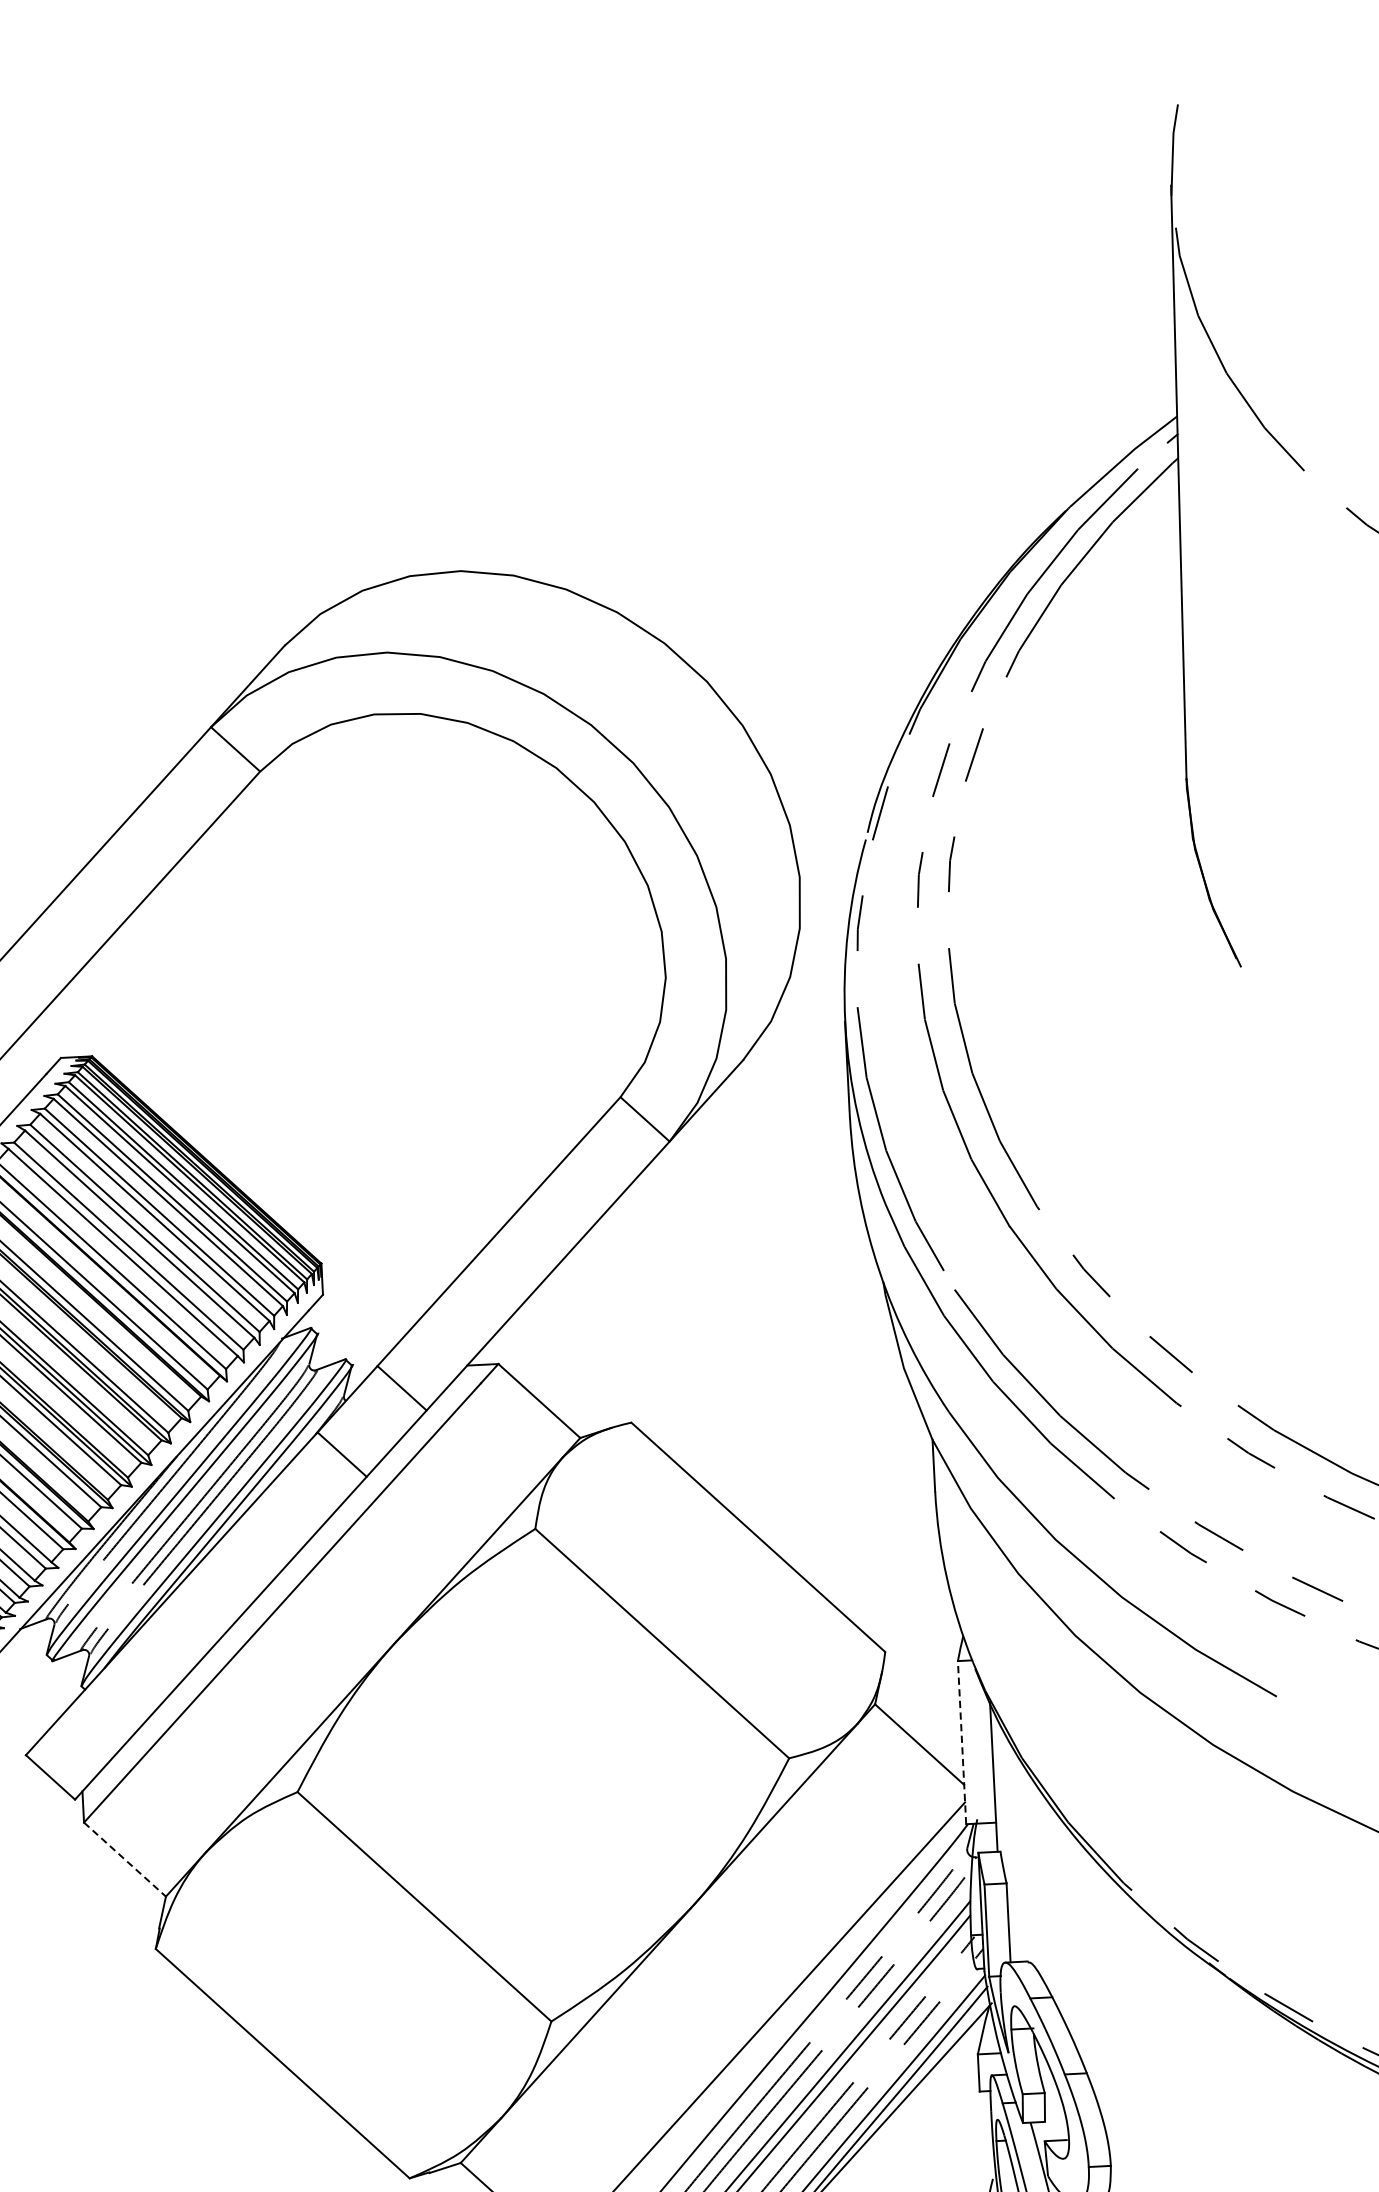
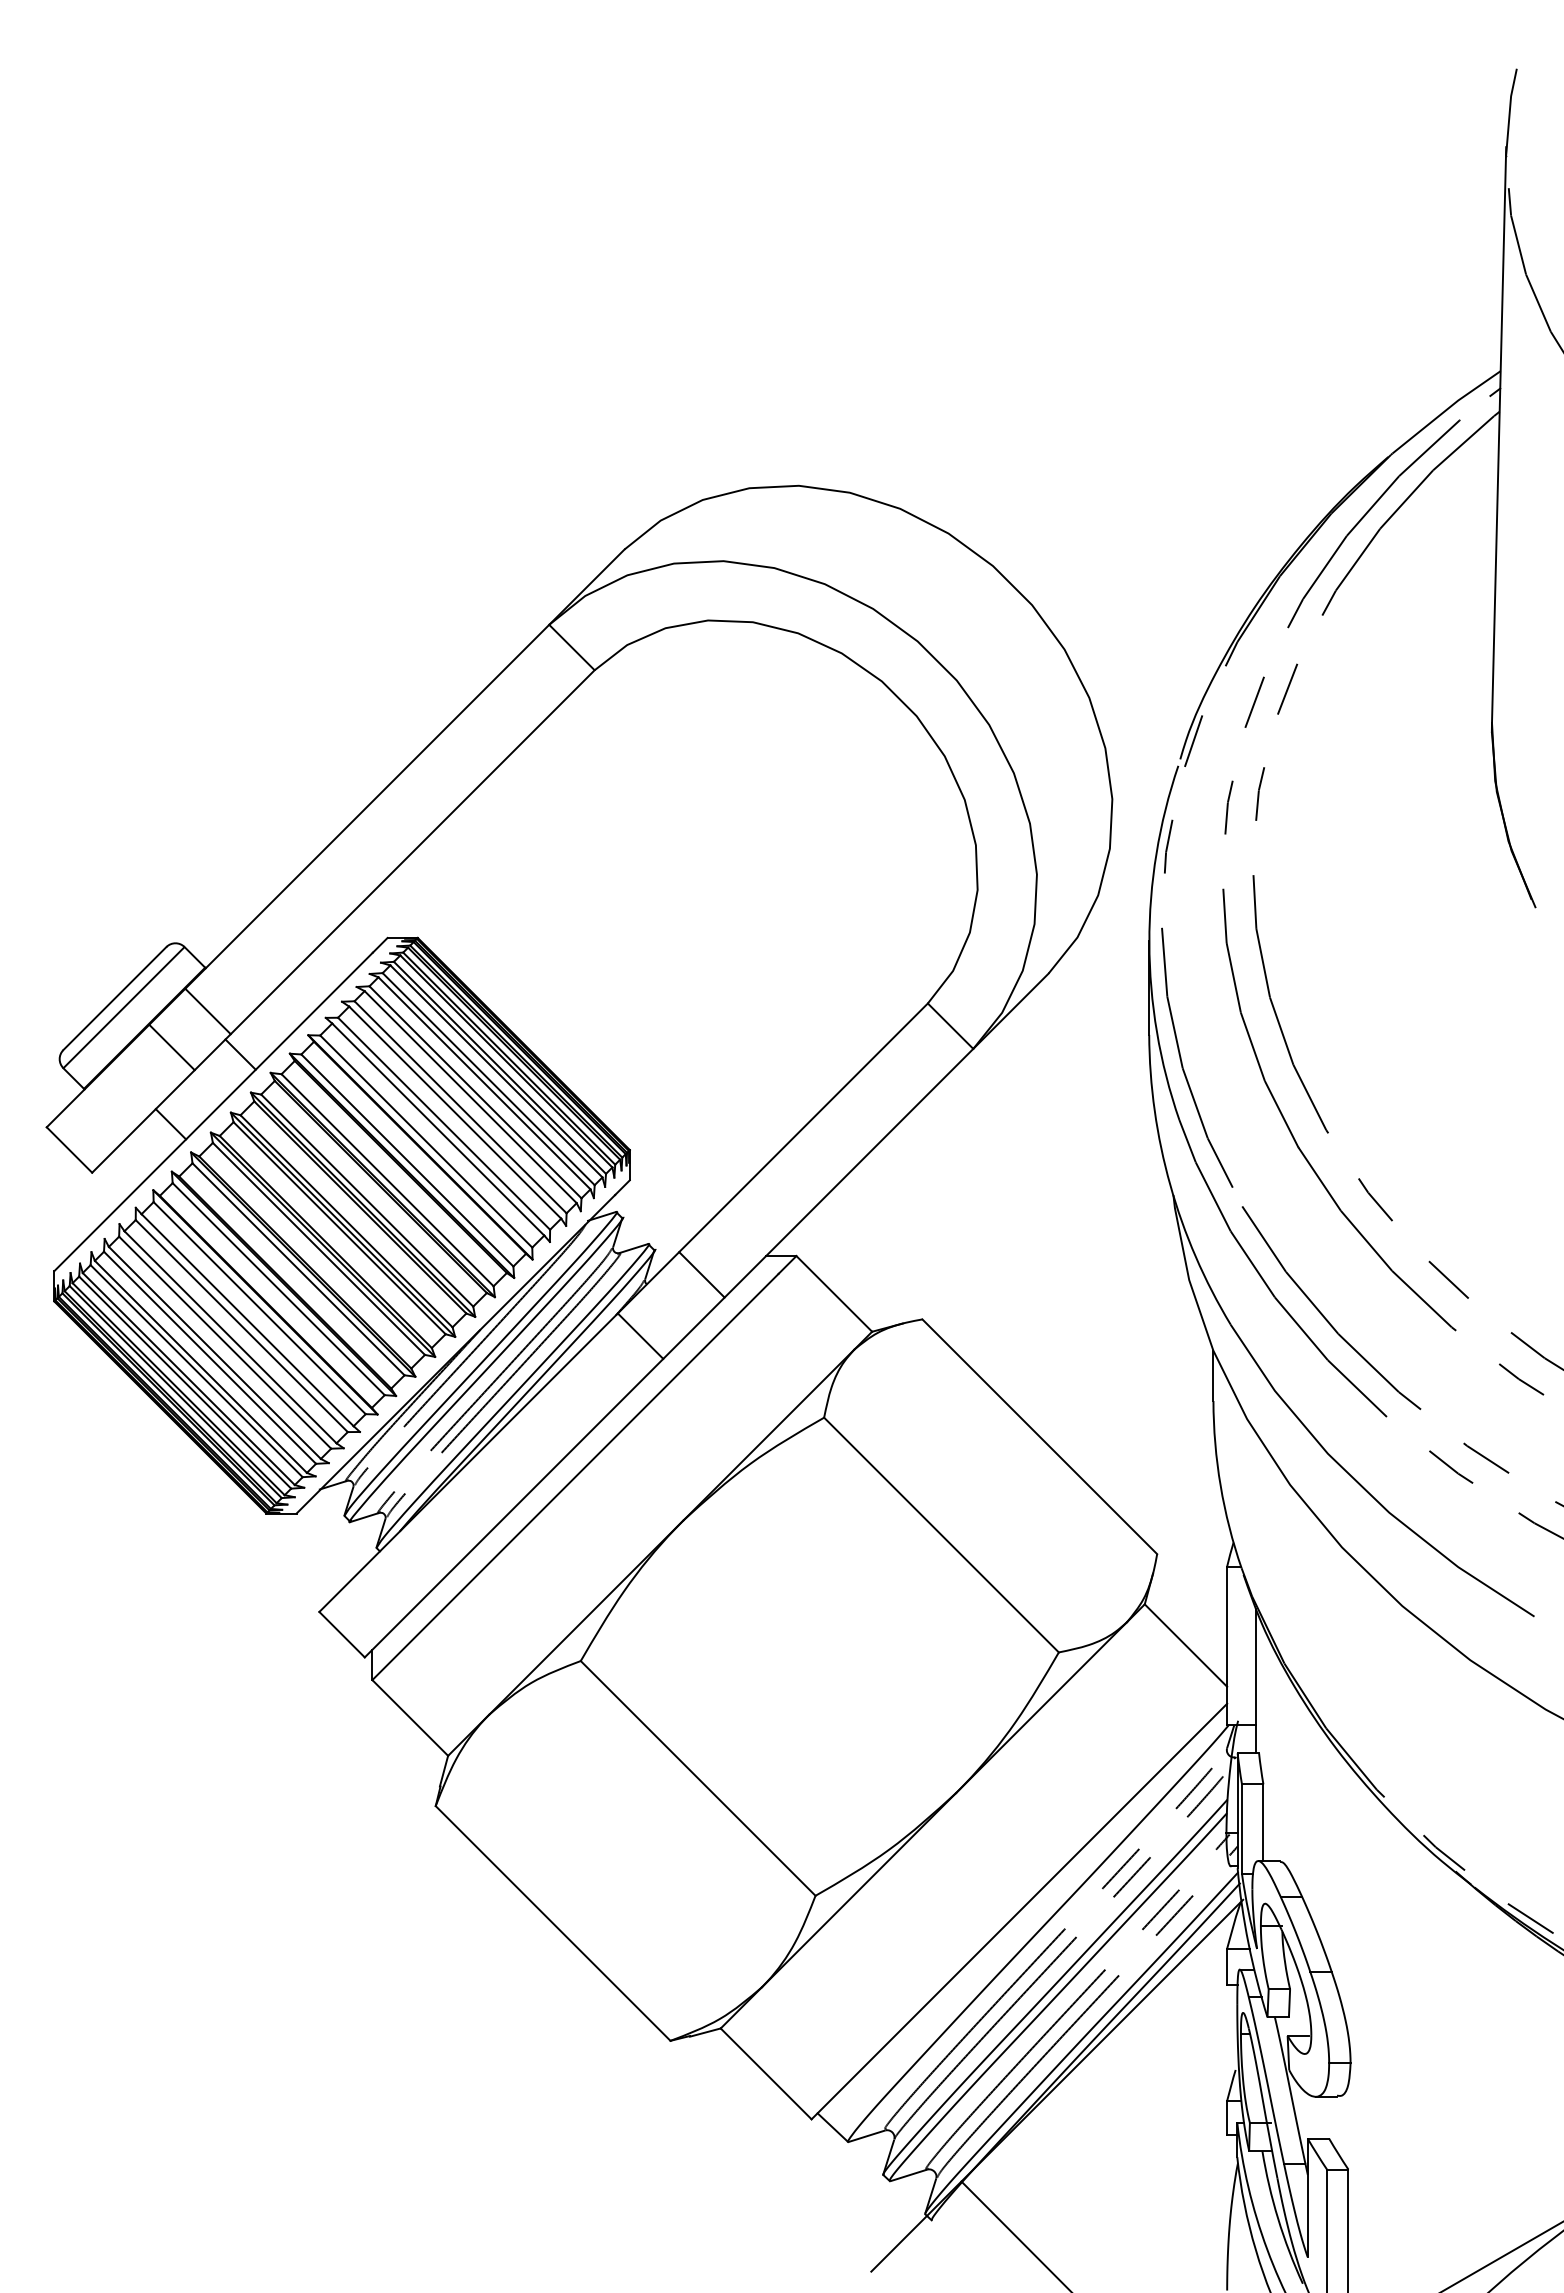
line: (962, 1742) -> (1227, 1645), dashed -> solid
line: (125, 1859) -> (410, 1717), dashed -> solid

